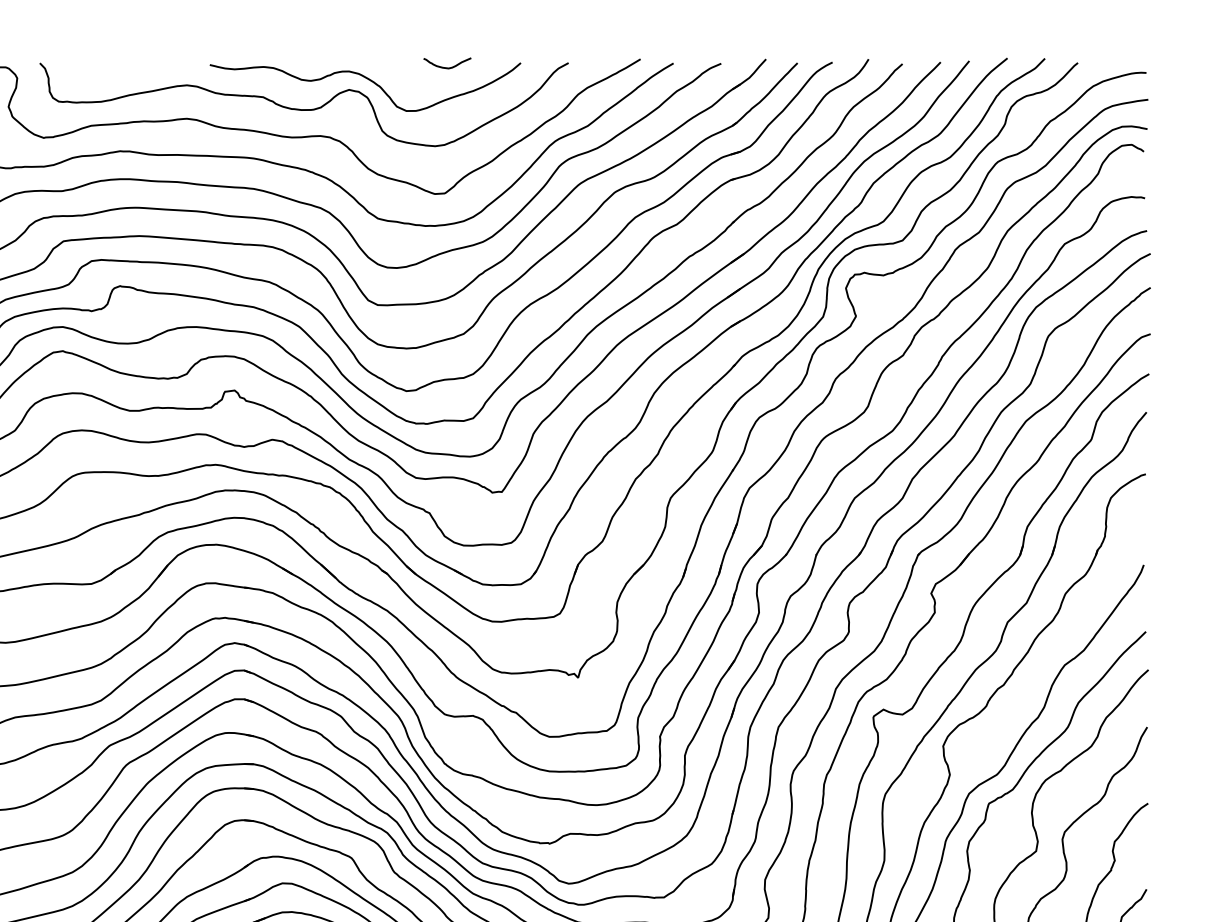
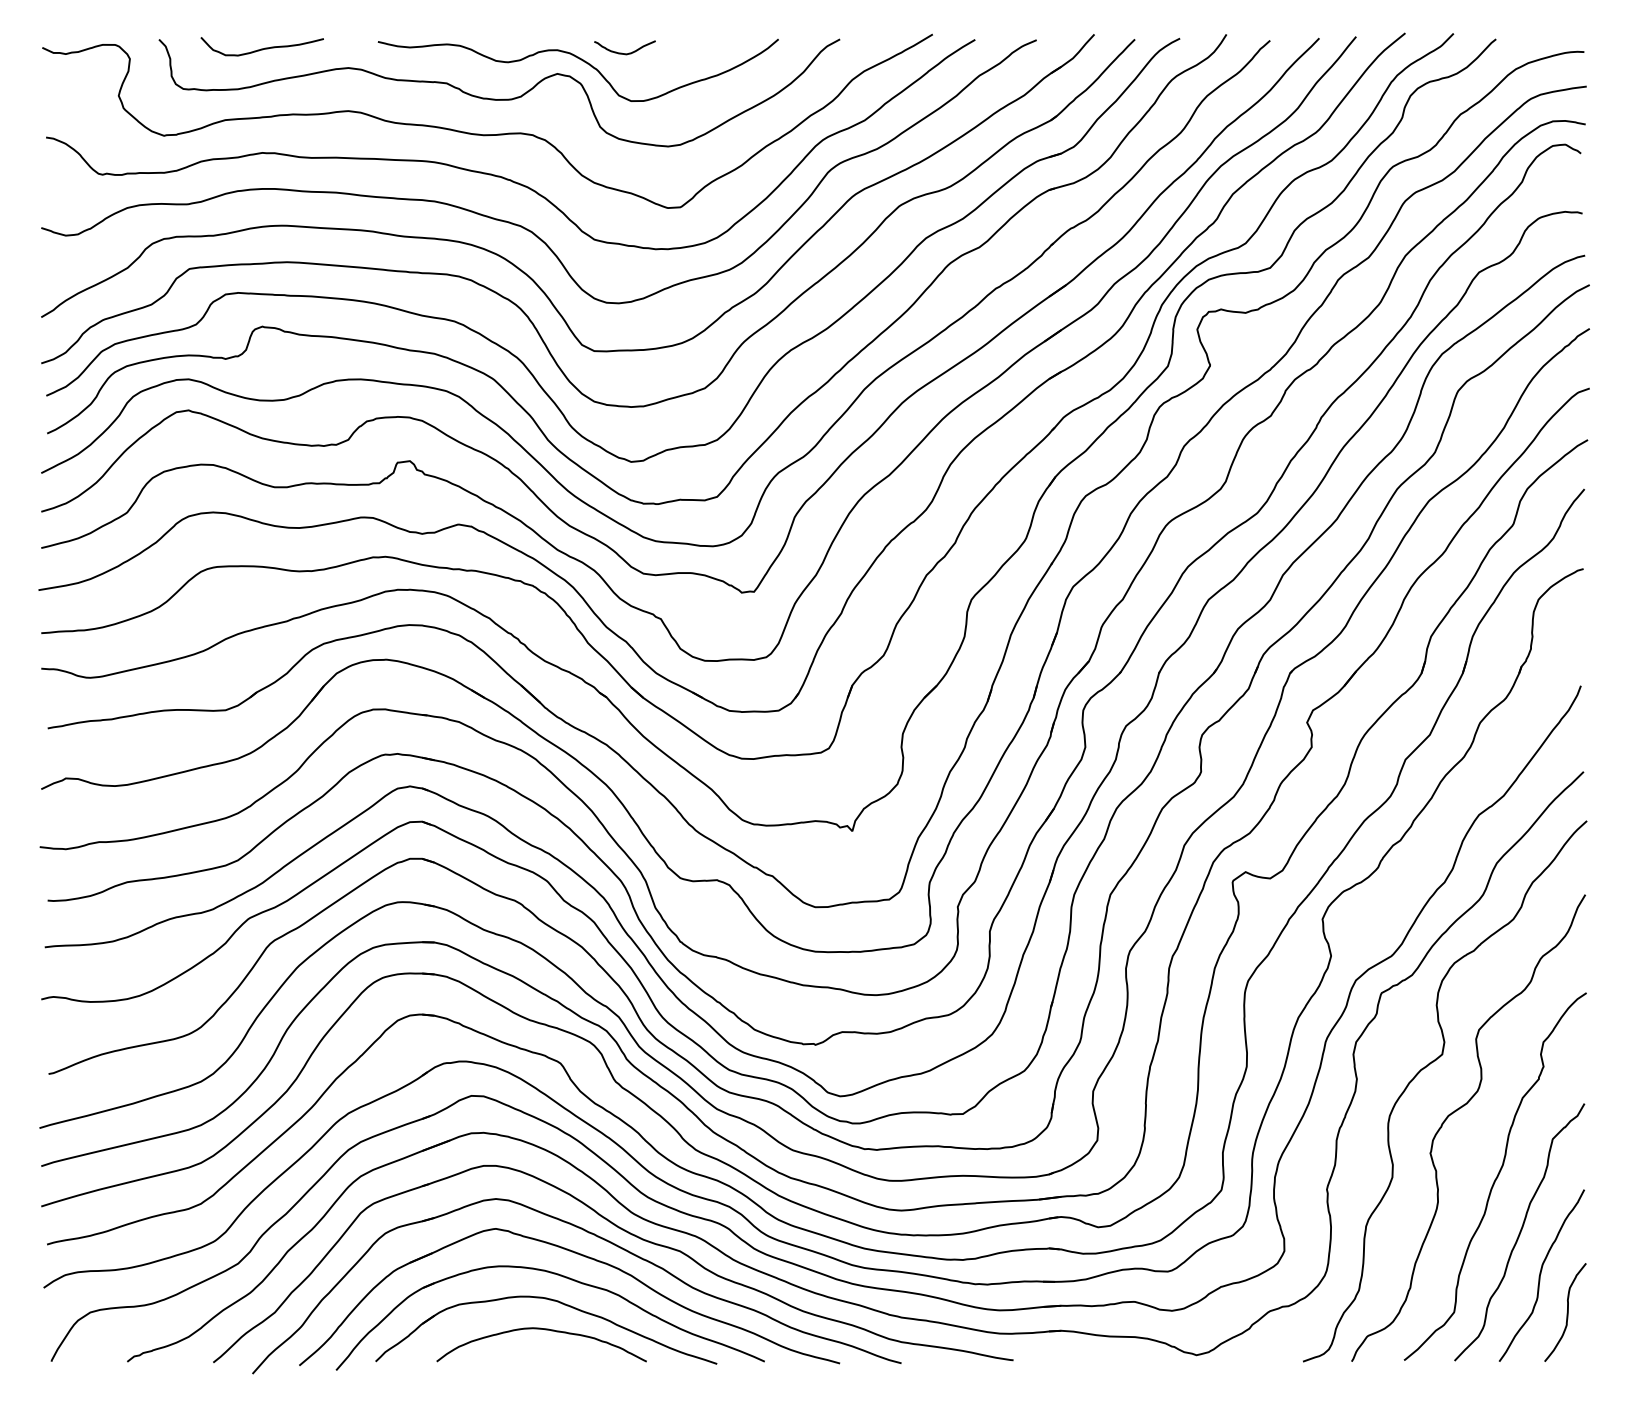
curve: (444, 67) -> (621, 52), moved
curve: (119, 70) -> (261, 48), added

